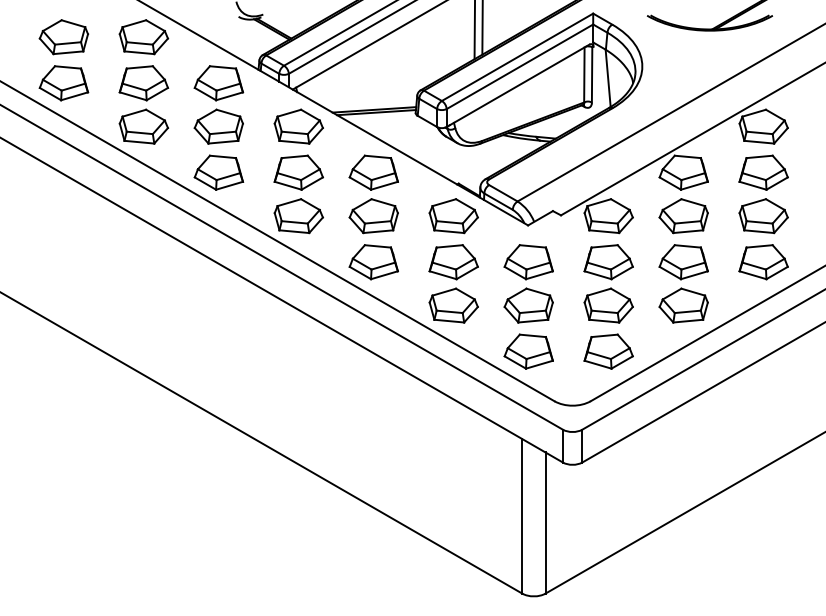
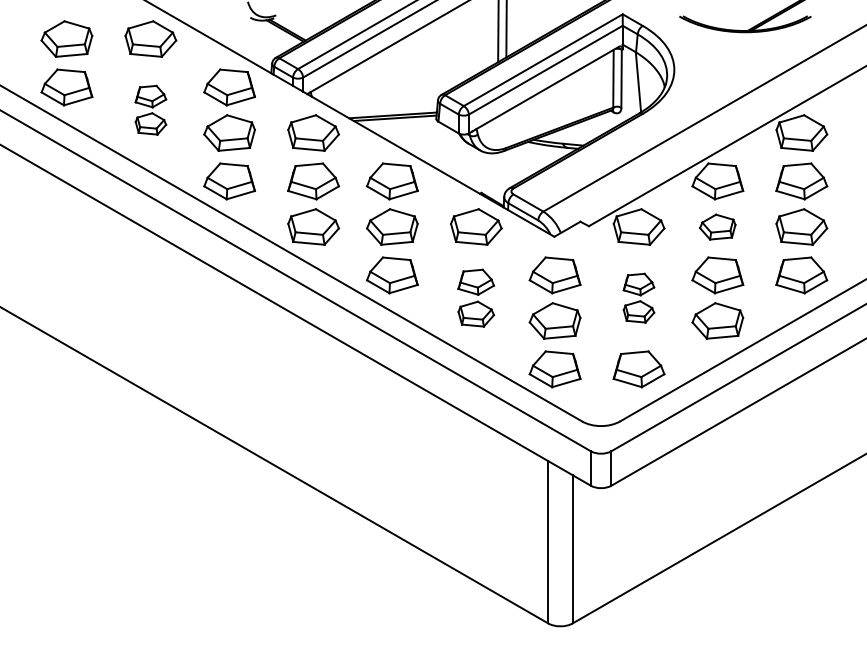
part: (143, 104) -> (150, 109), size x0.6
part: (683, 216) -> (717, 227), size x0.7
part: (453, 283) -> (476, 297), size x0.7
part: (608, 283) -> (638, 297), size x0.6

